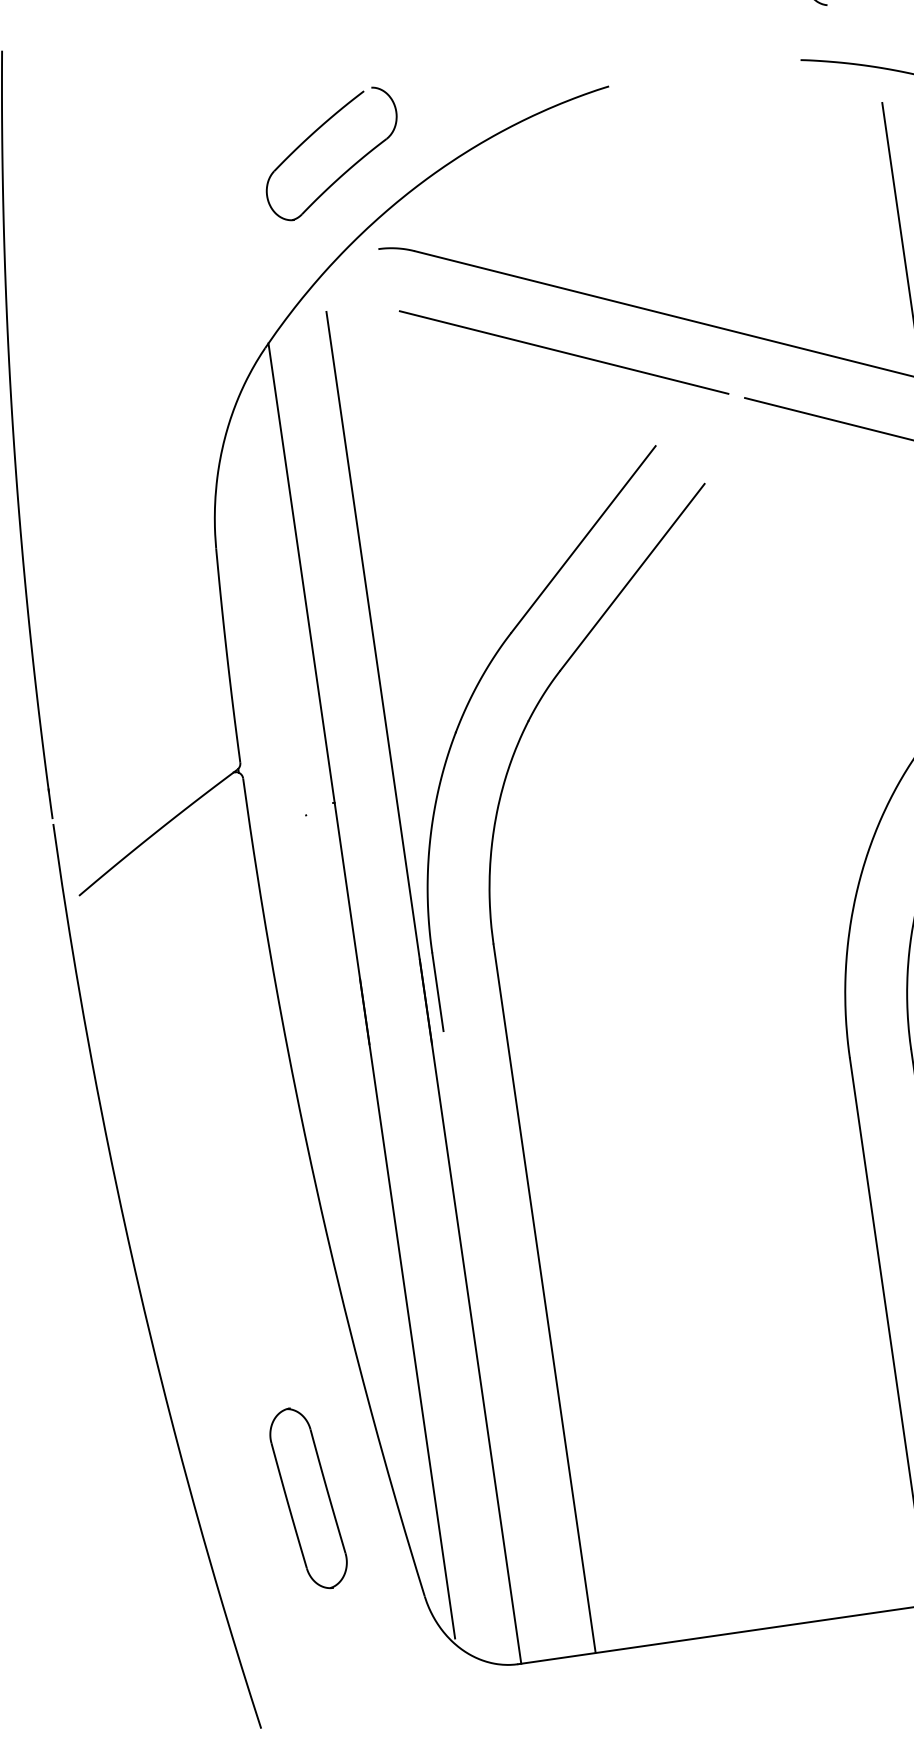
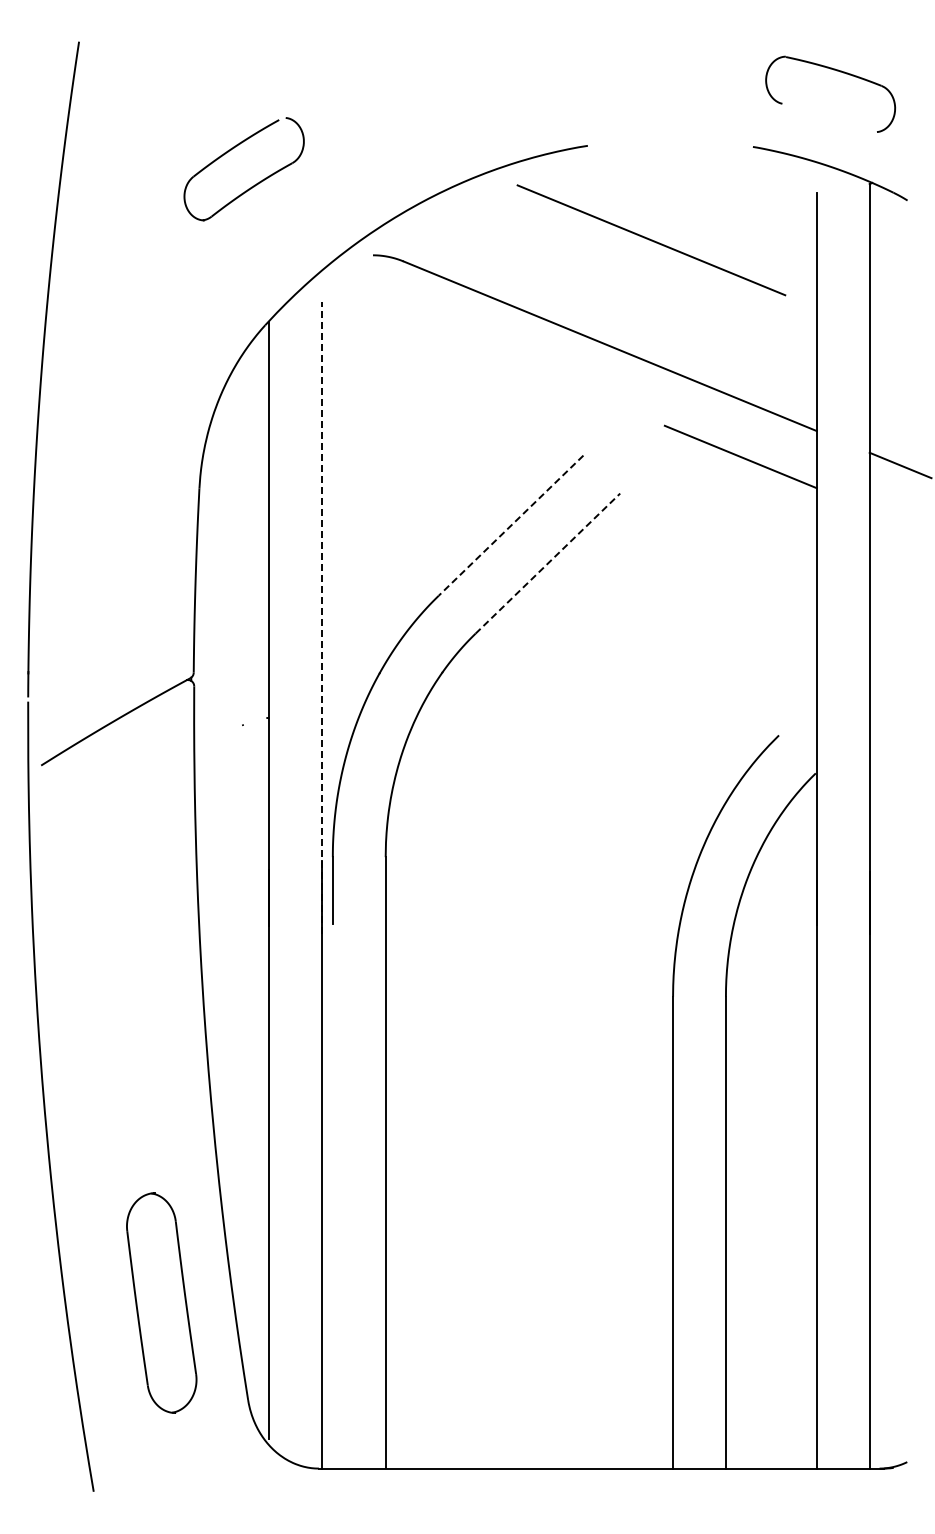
part: (346, 170) -> (254, 184), moved
line: (564, 352) -> (651, 240), moved
line: (583, 539) -> (511, 525), solid -> dashed
line: (632, 577) -> (547, 563), solid -> dashed
line: (379, 678) -> (321, 618), solid -> dashed
part: (308, 1498) -> (161, 1302), size x1.4

